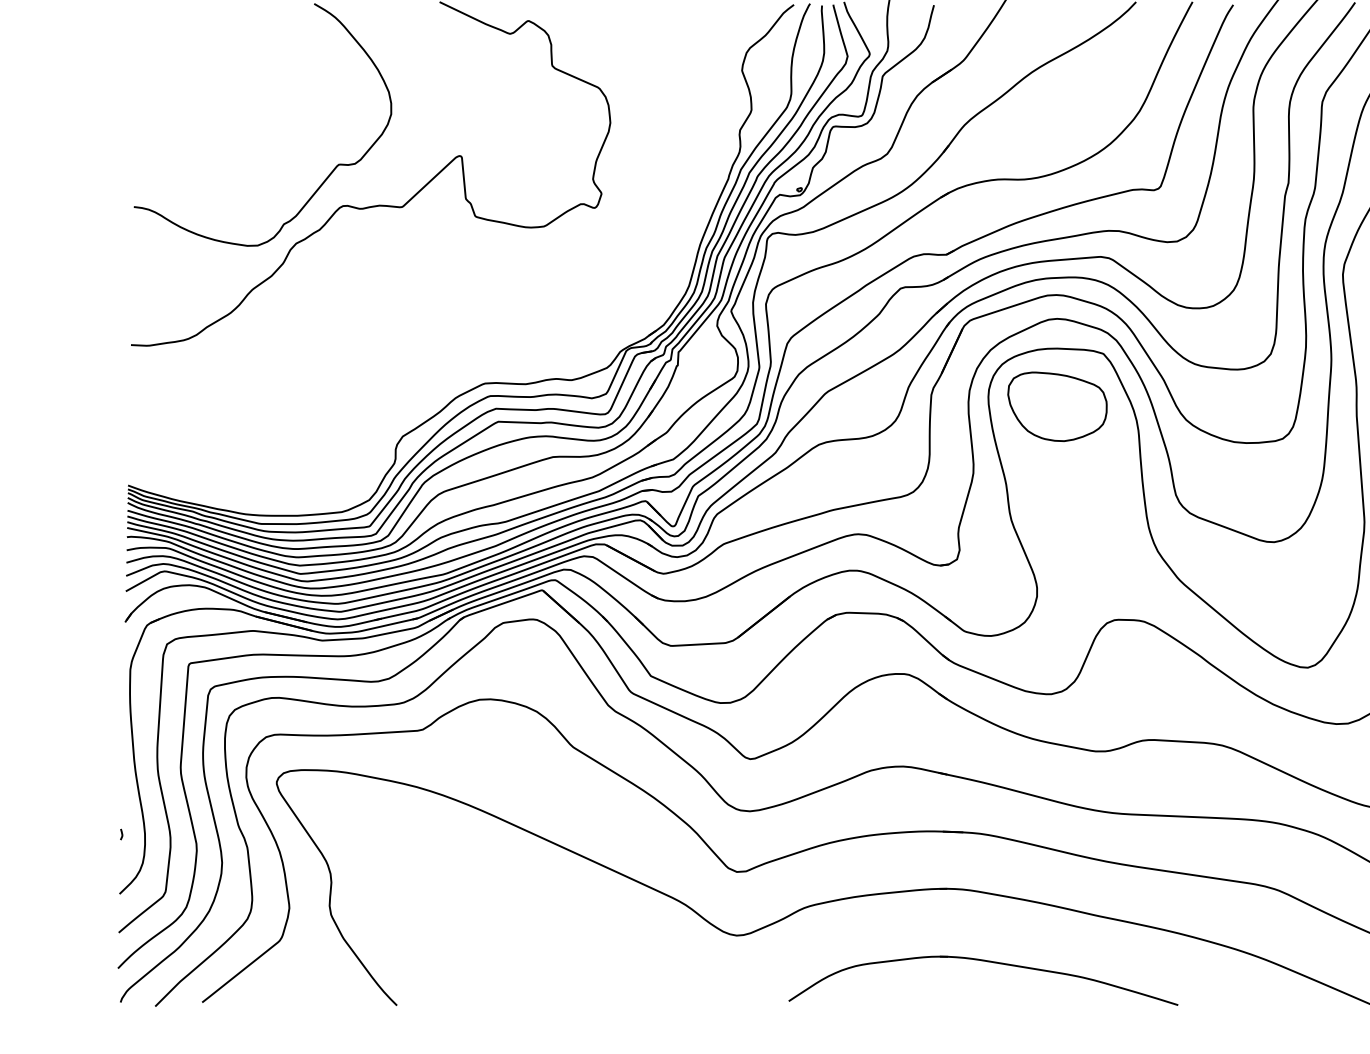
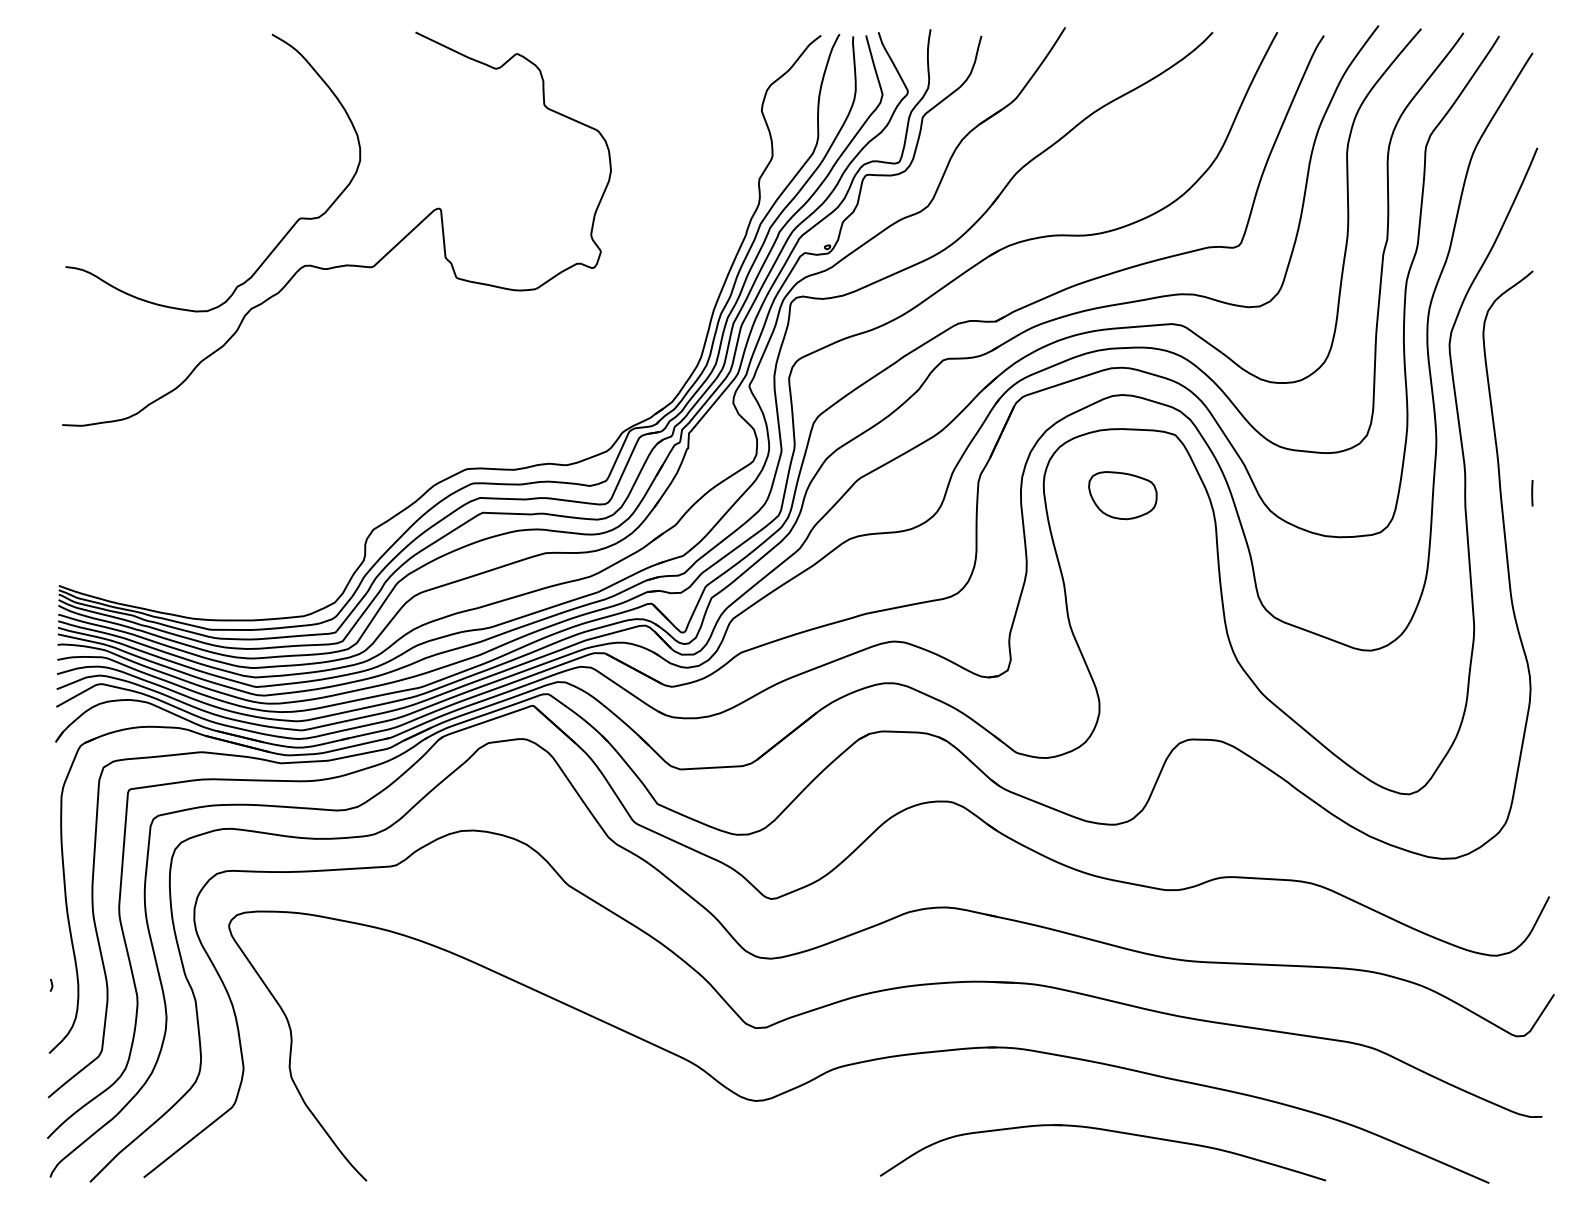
part: (1057, 406) -> (1122, 495), size x0.6
part: (987, 962) -> (1107, 1131), moved

